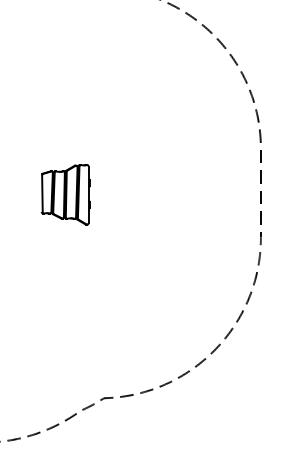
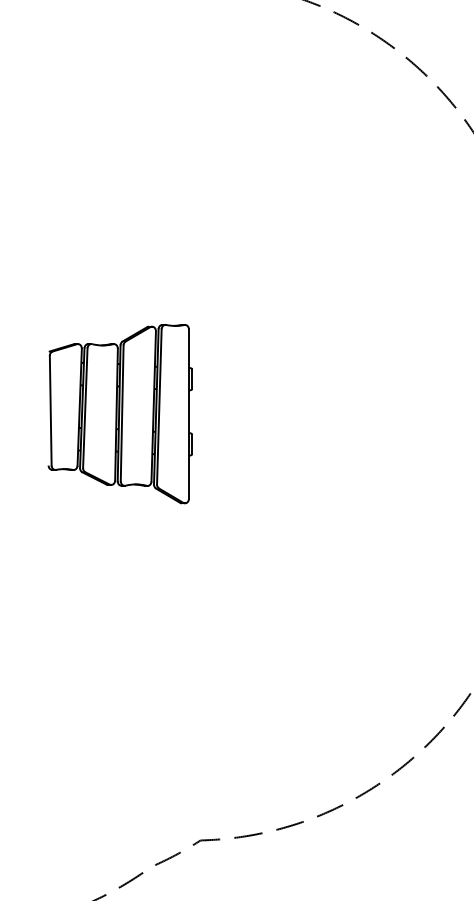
part: (65, 194) -> (119, 413), size x1.43

